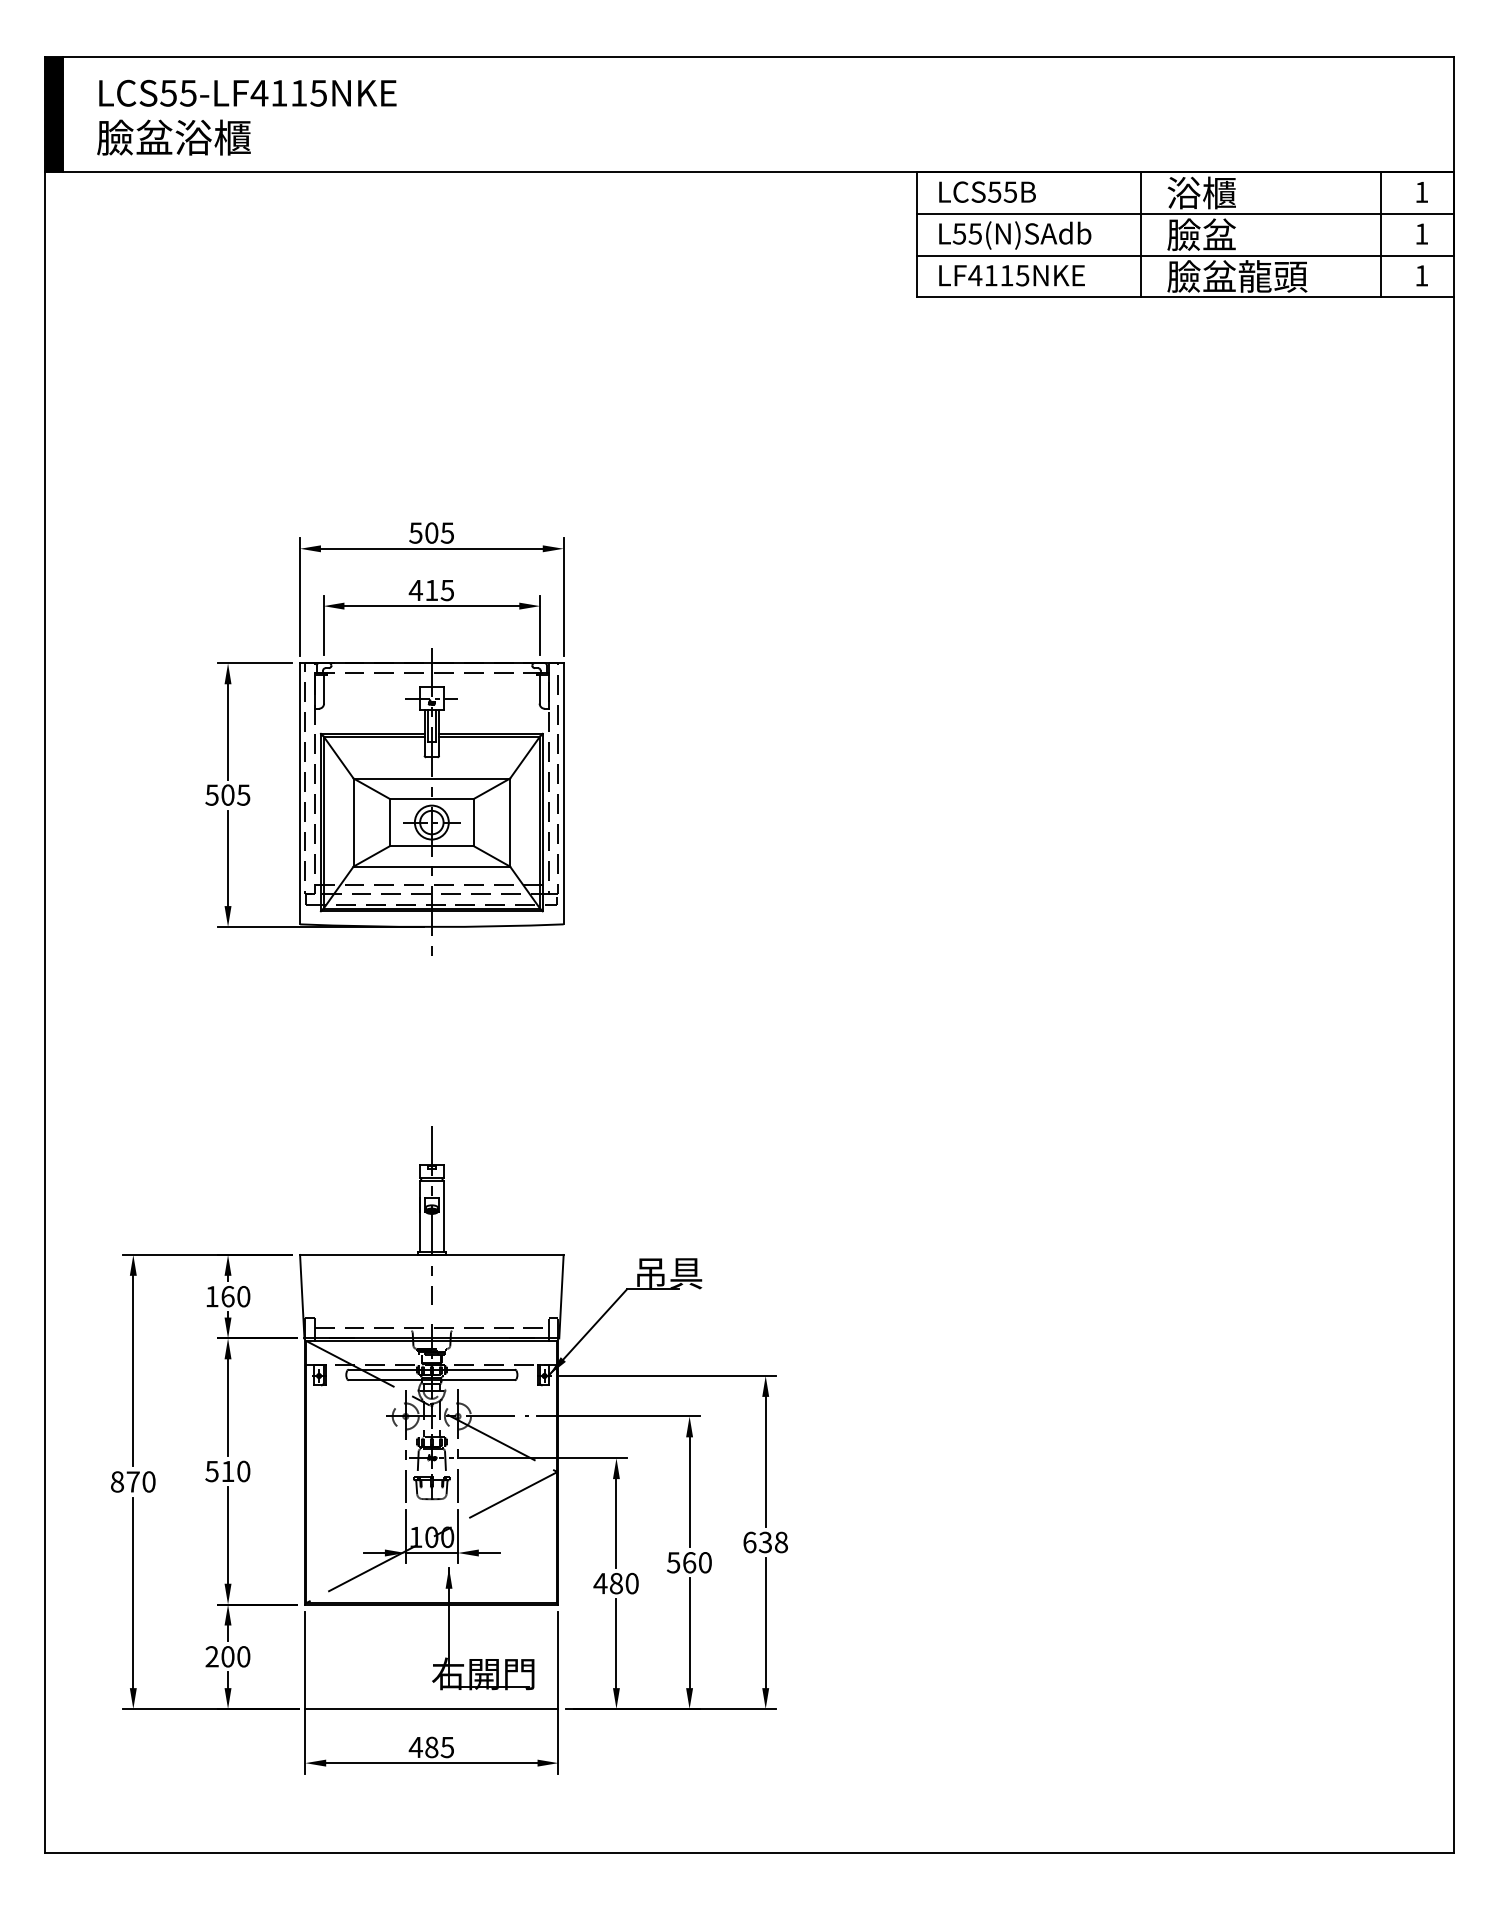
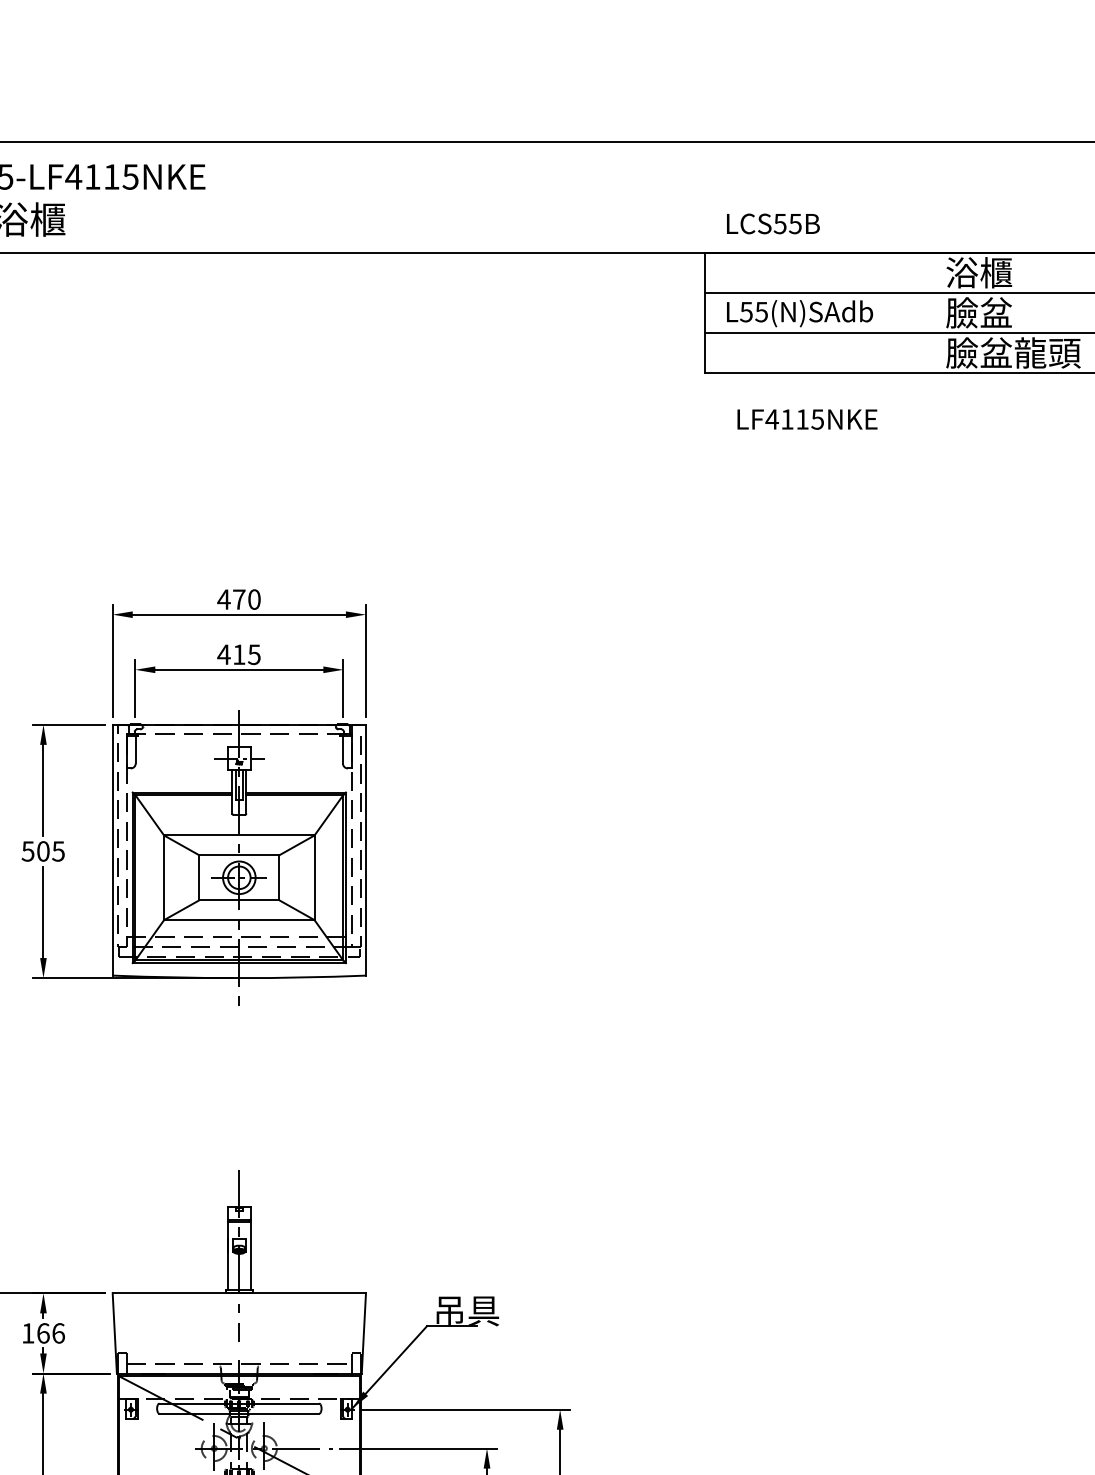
text: (987, 191) -> (773, 223), moved
line: (1140, 234) -> (920, 312), removed
text: (1011, 275) -> (806, 419), moved
text: (431, 532) -> (238, 599), 505 -> 470
text: (243, 1296) -> (58, 1333), 160 -> 166

